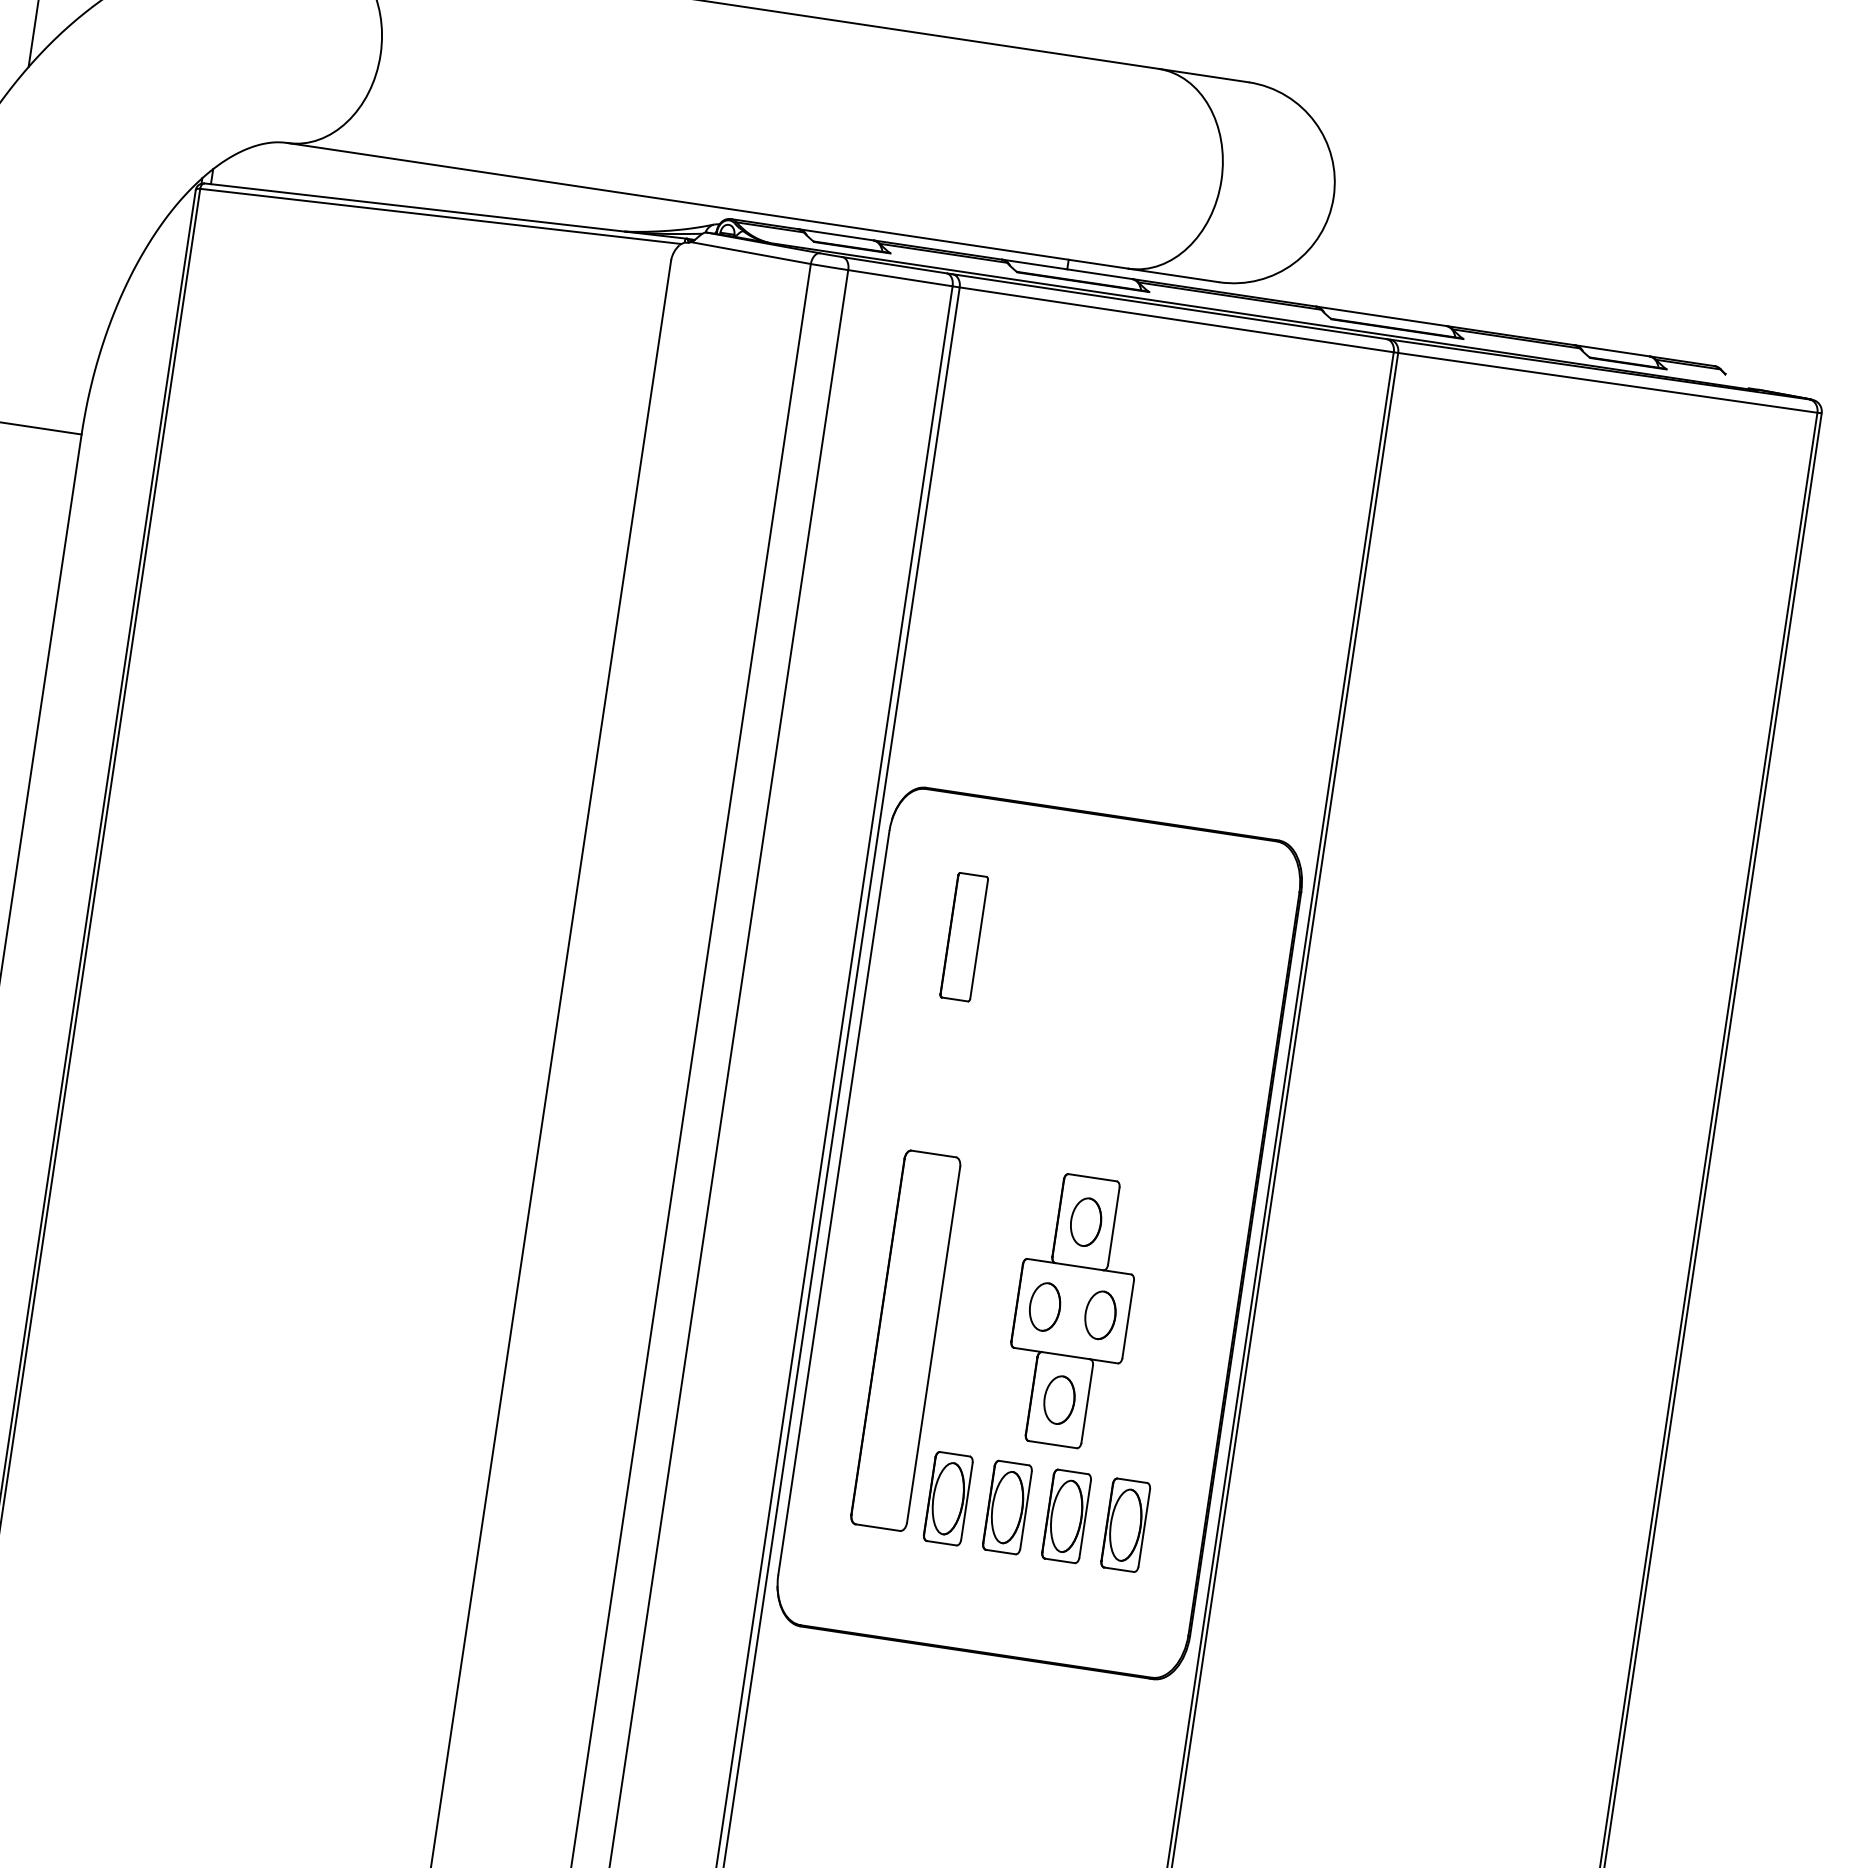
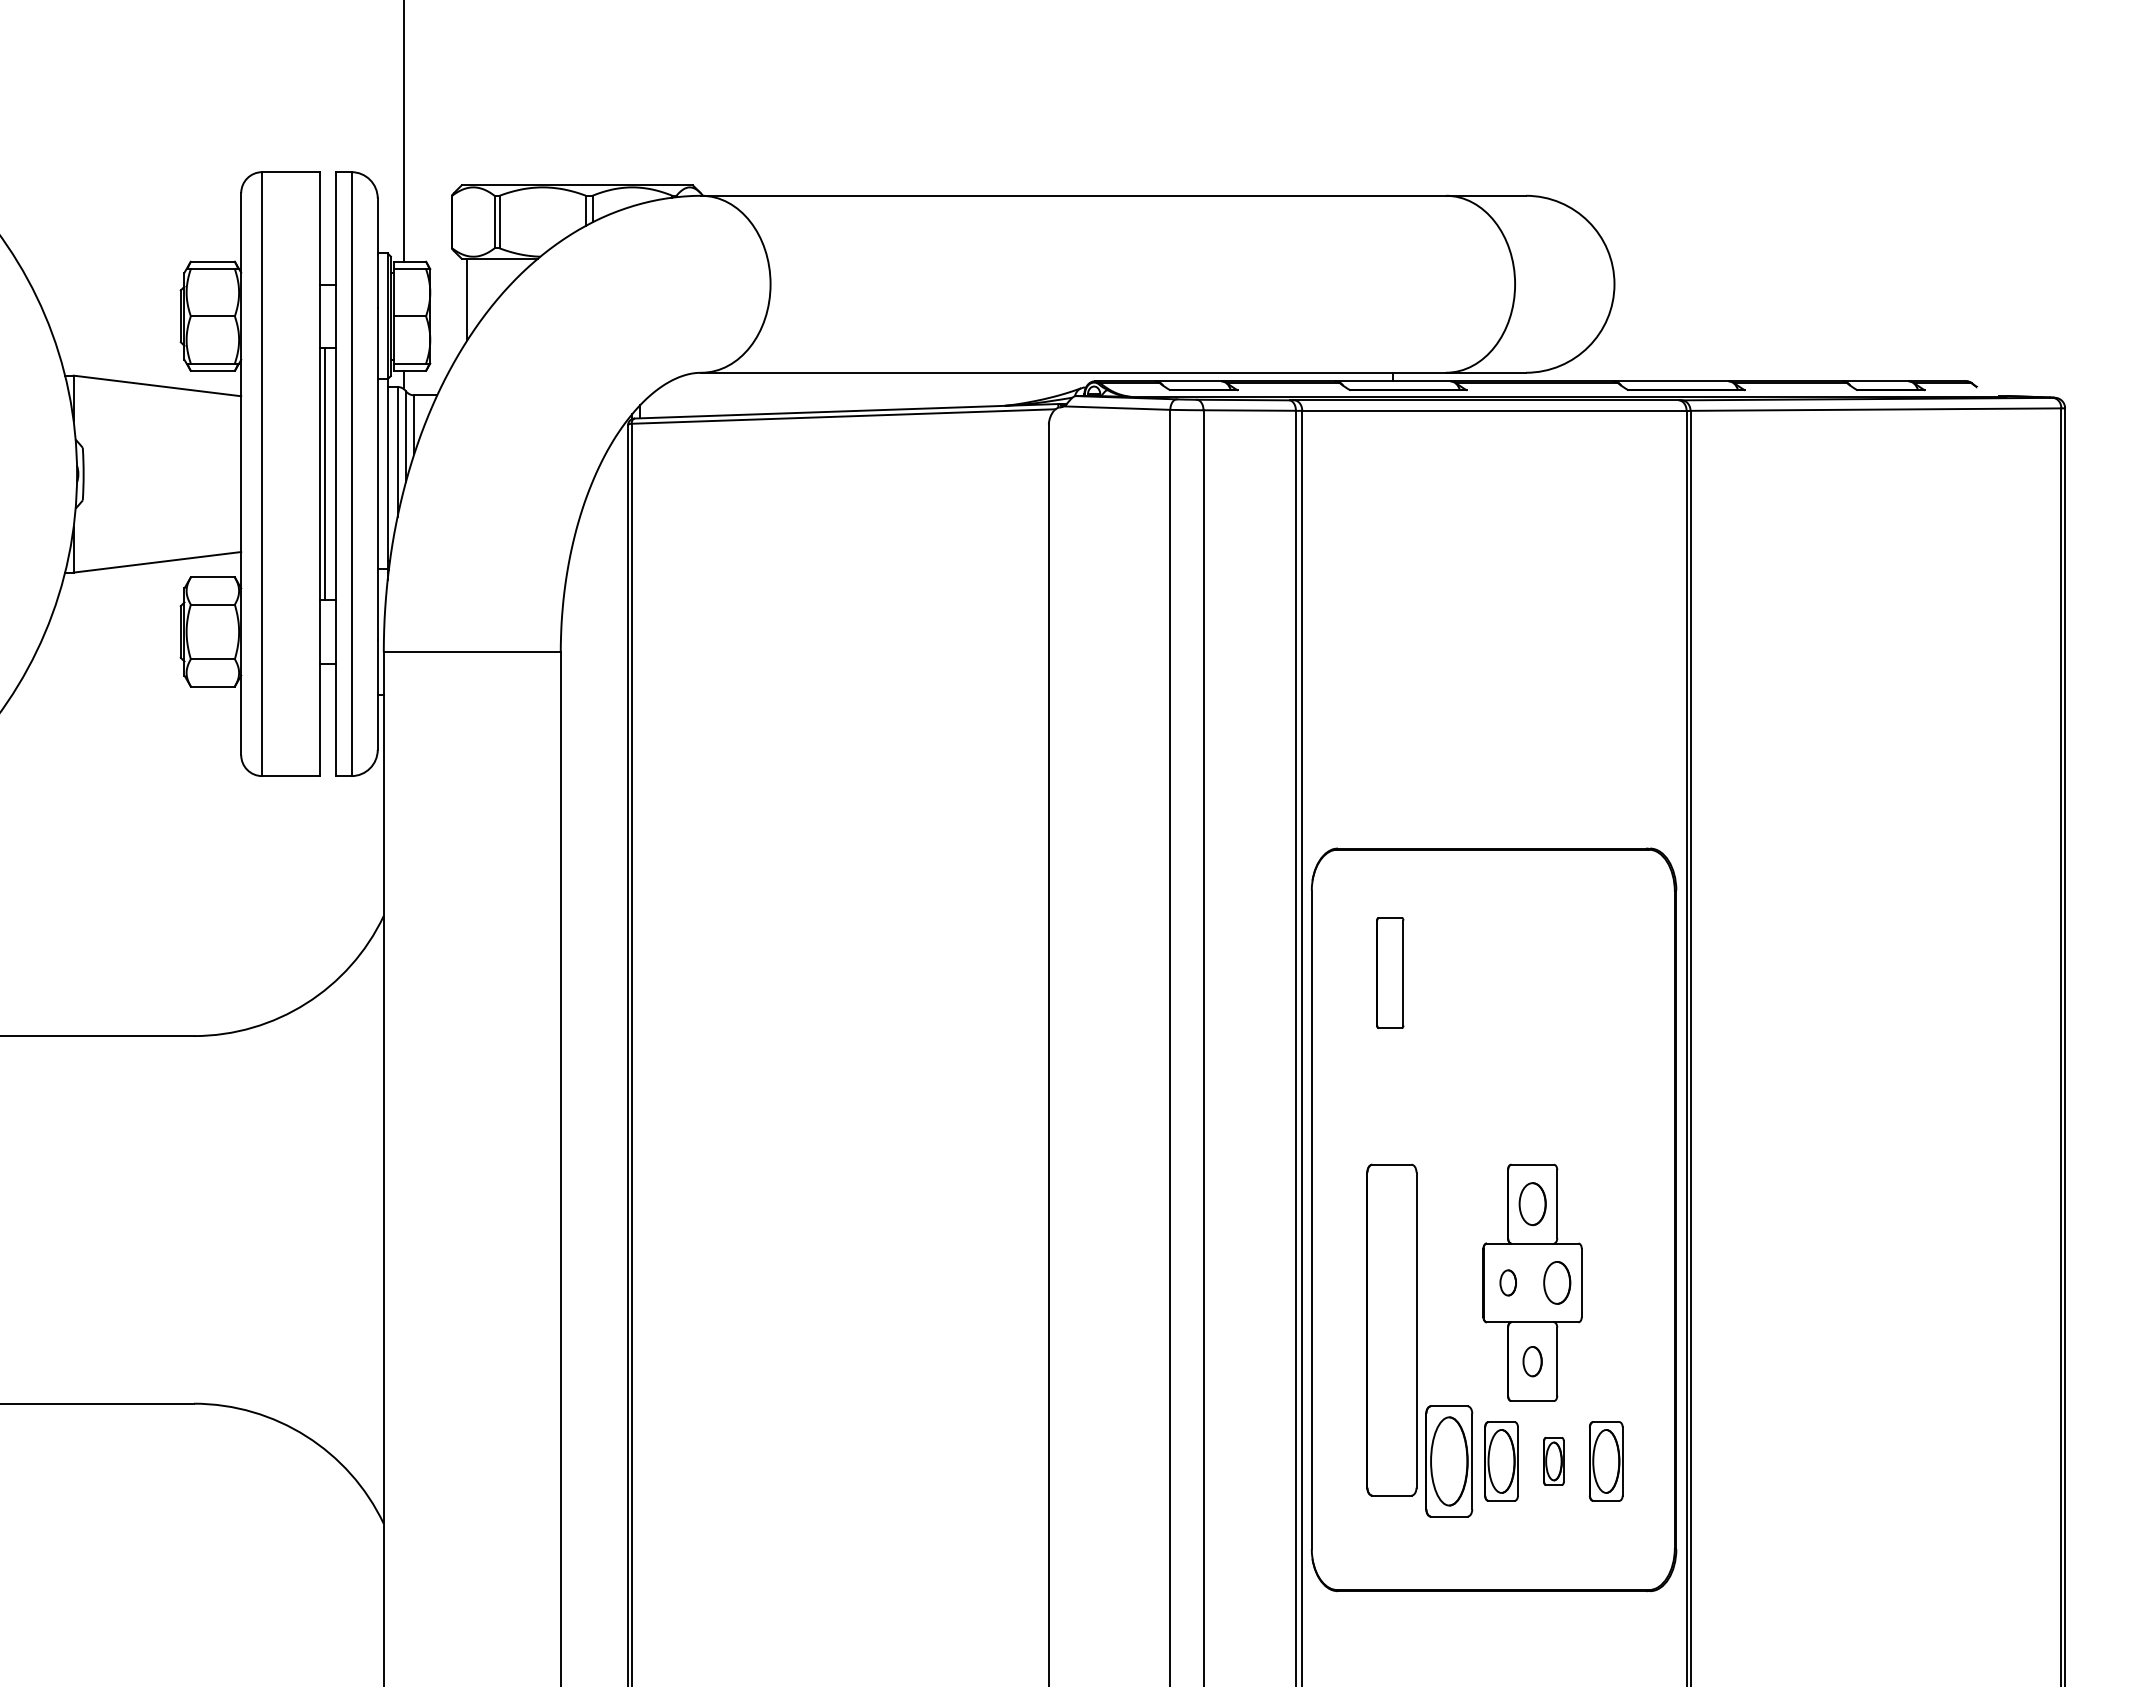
part: (1045, 1306) -> (1508, 1282), size x0.6
part: (1059, 1399) -> (1532, 1361), size x0.7
part: (947, 1498) -> (1448, 1461), size x1.4
part: (1066, 1516) -> (1553, 1461), size x0.6

